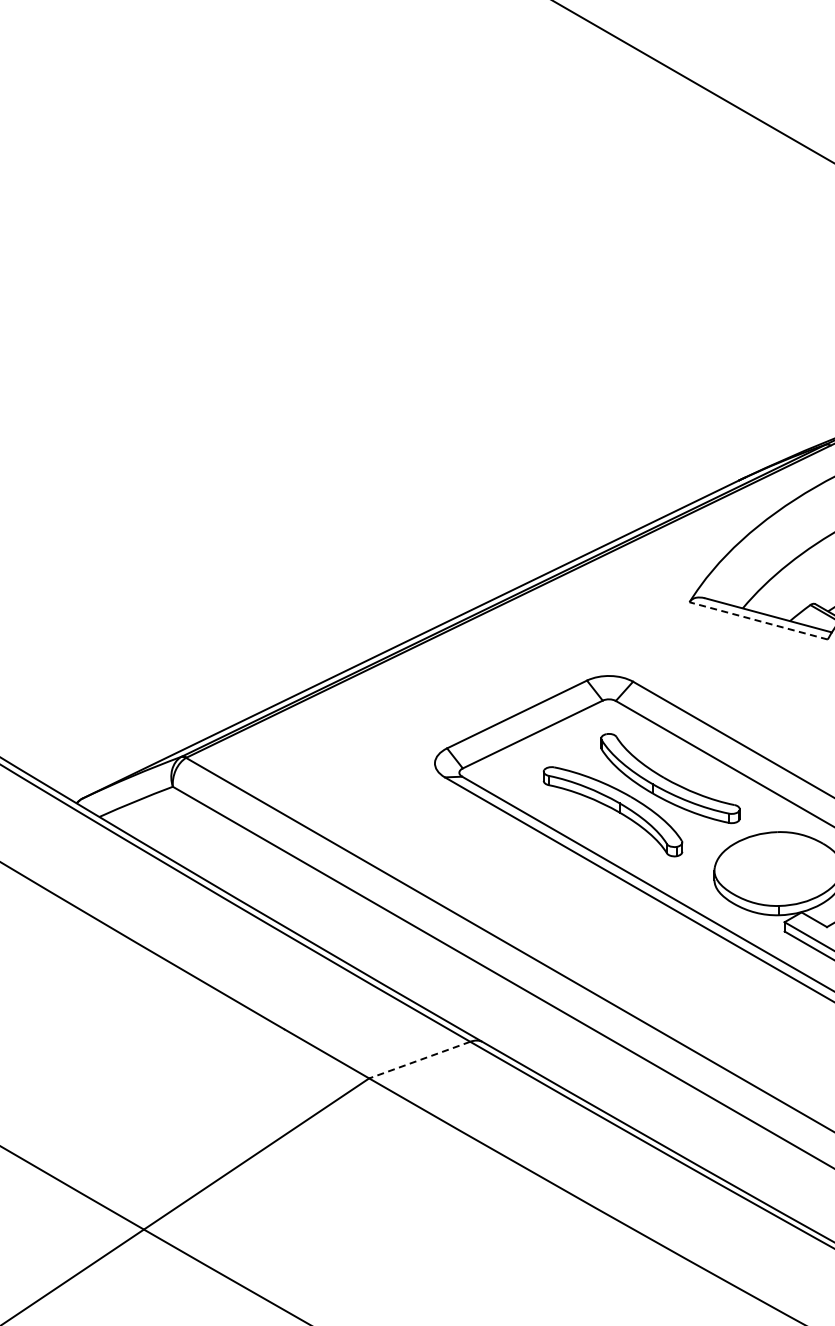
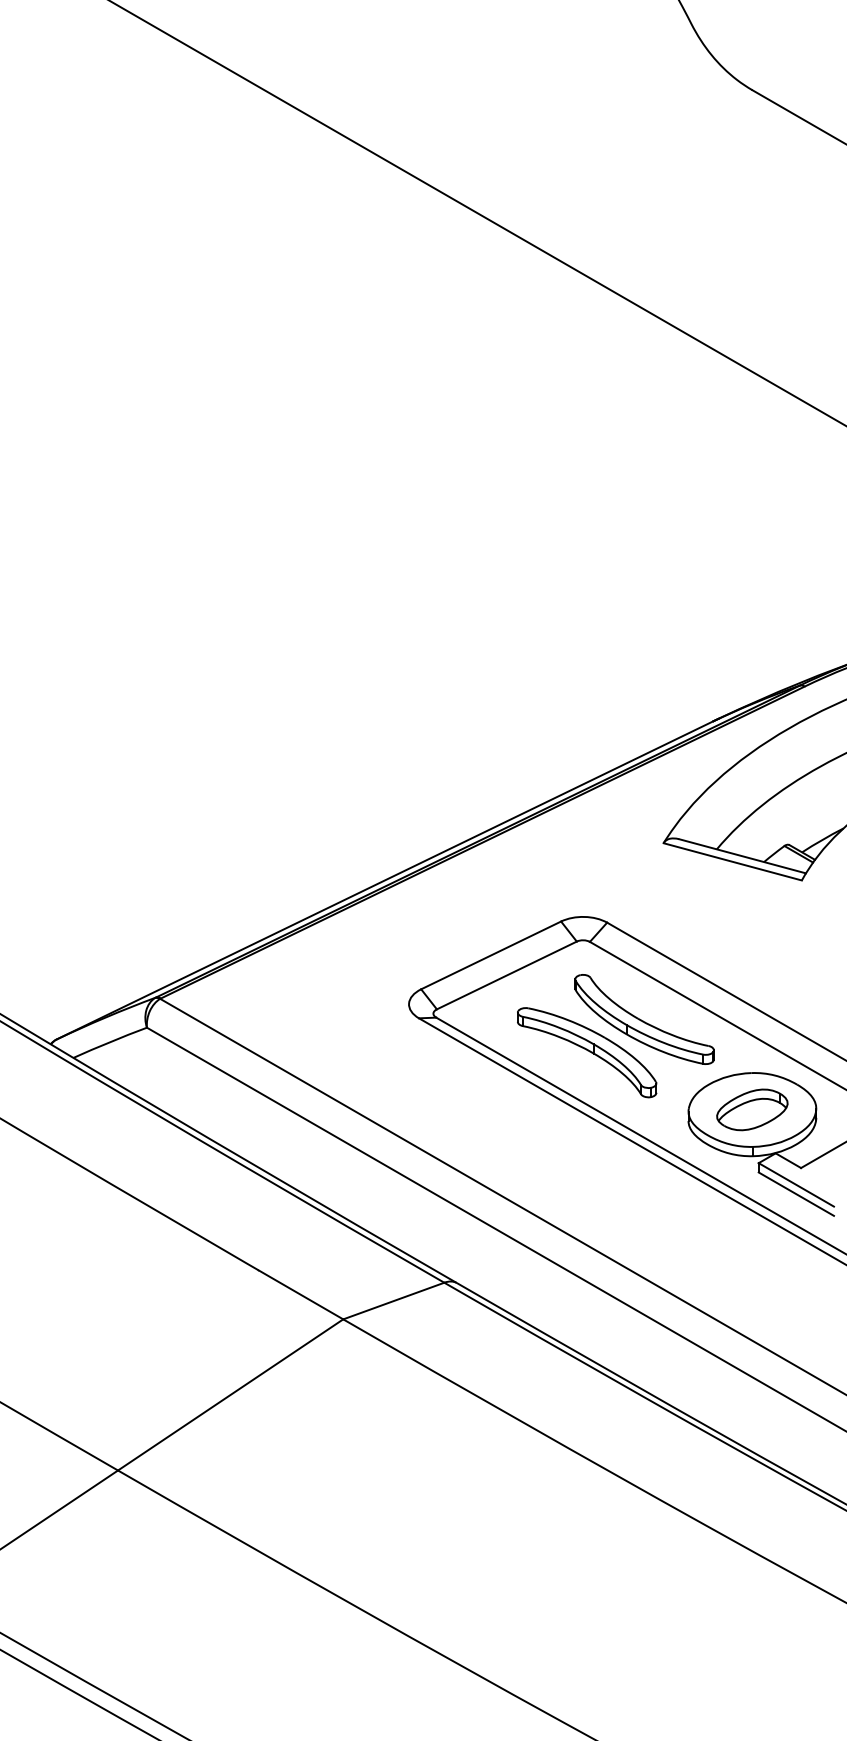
line: (758, 620) -> (732, 861), dashed -> solid
part: (778, 868) -> (752, 1109), added
line: (419, 1060) -> (393, 1301), dashed -> solid

